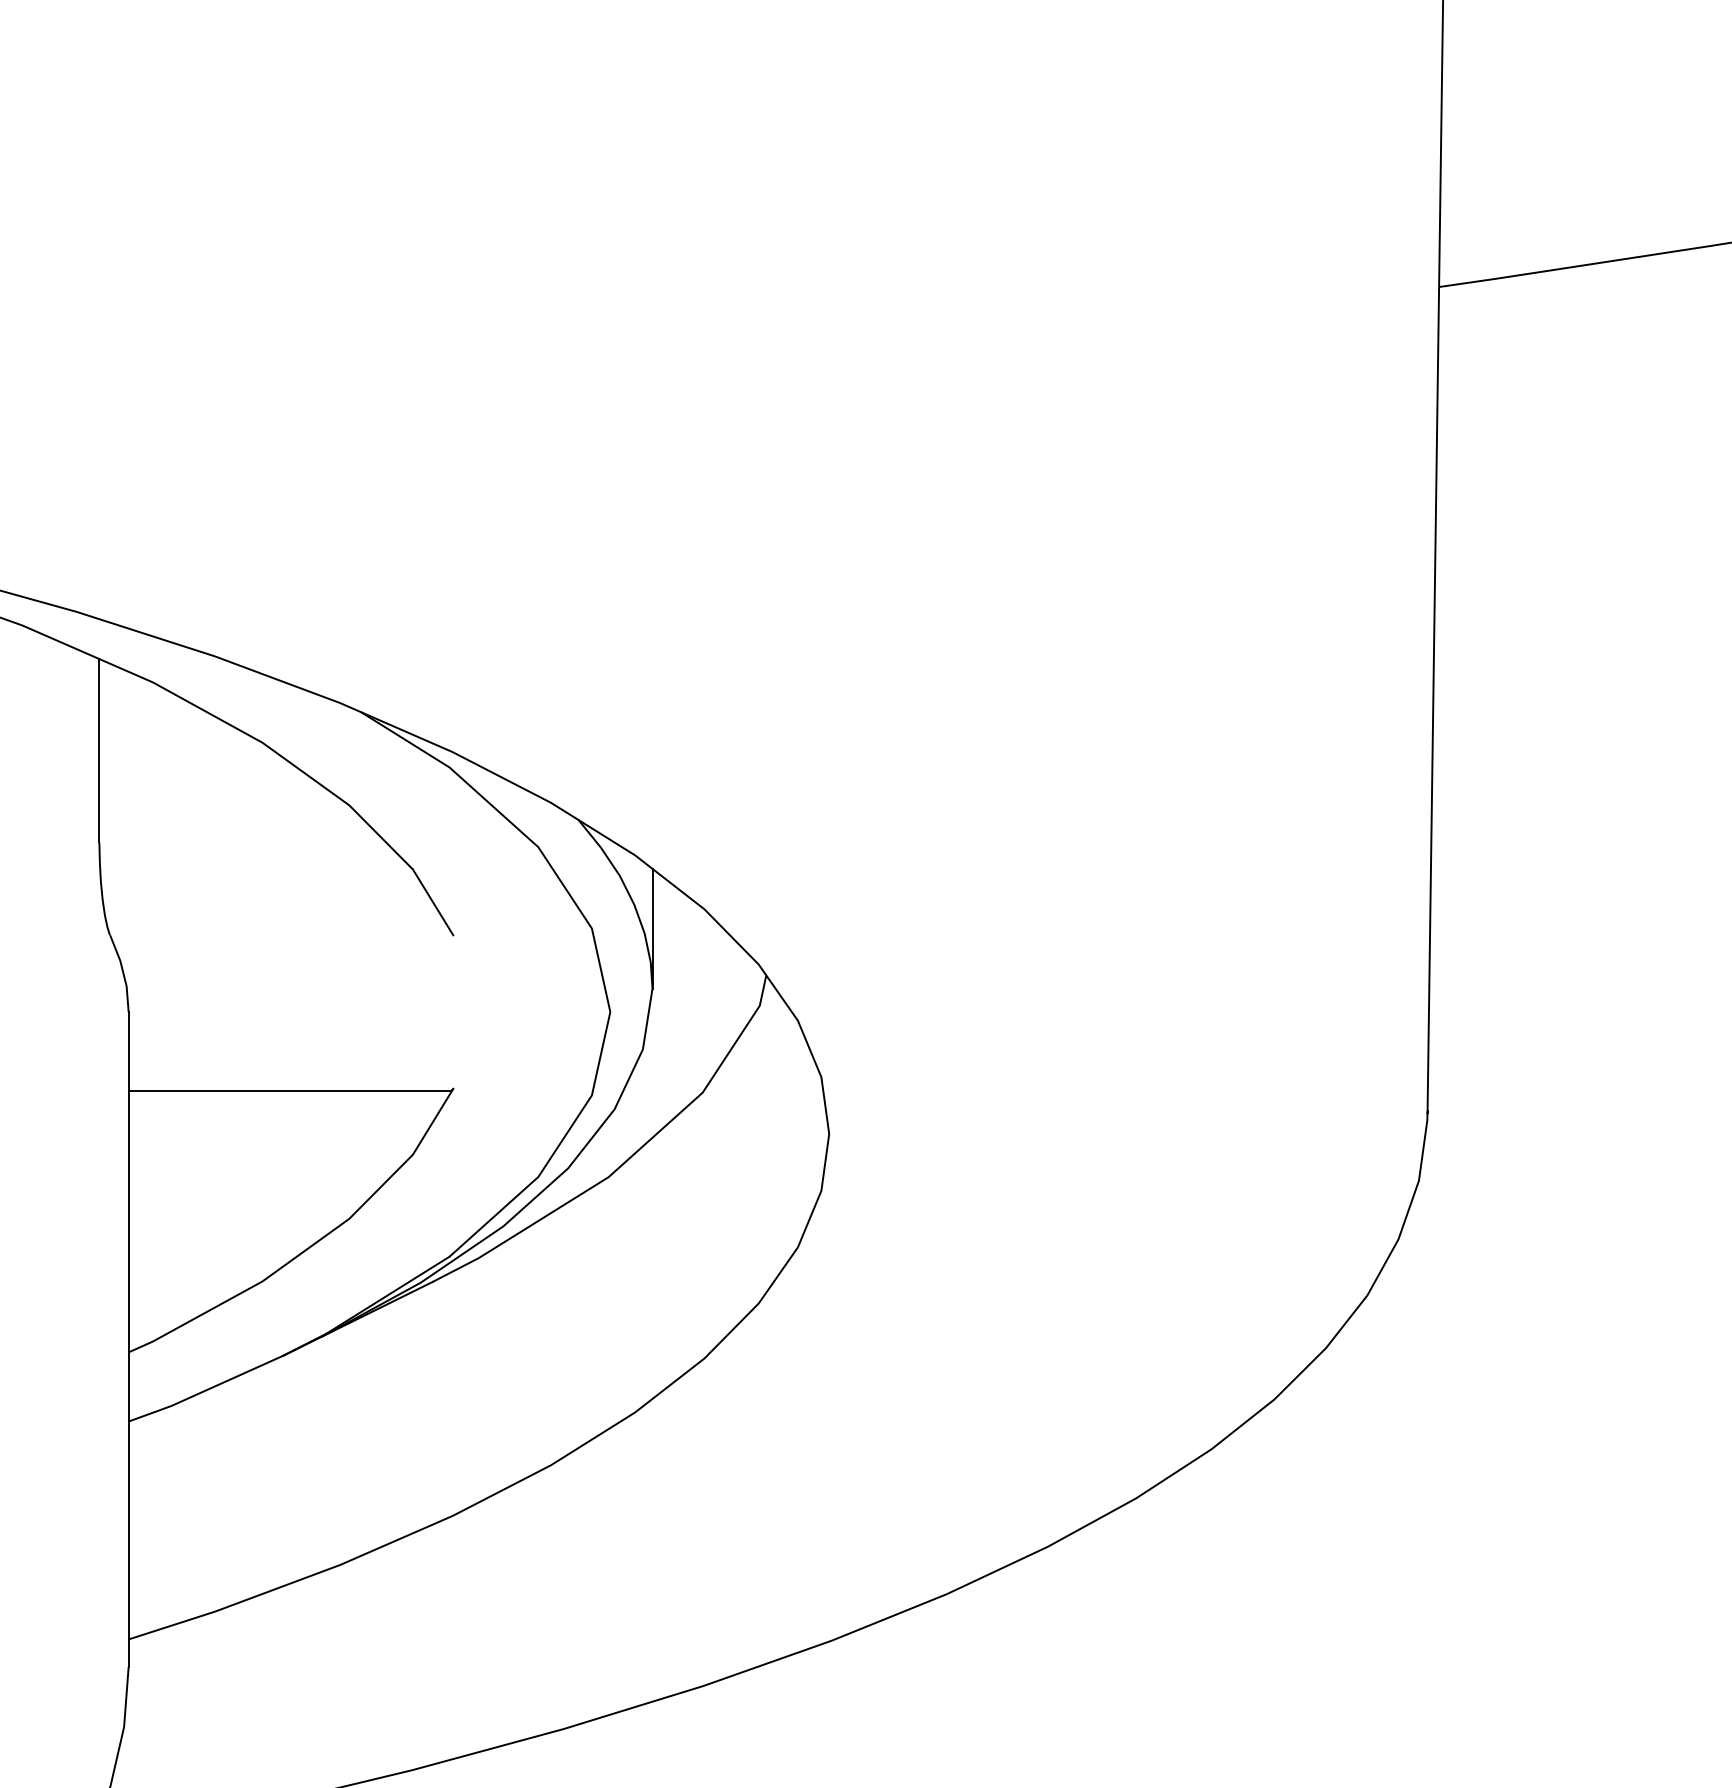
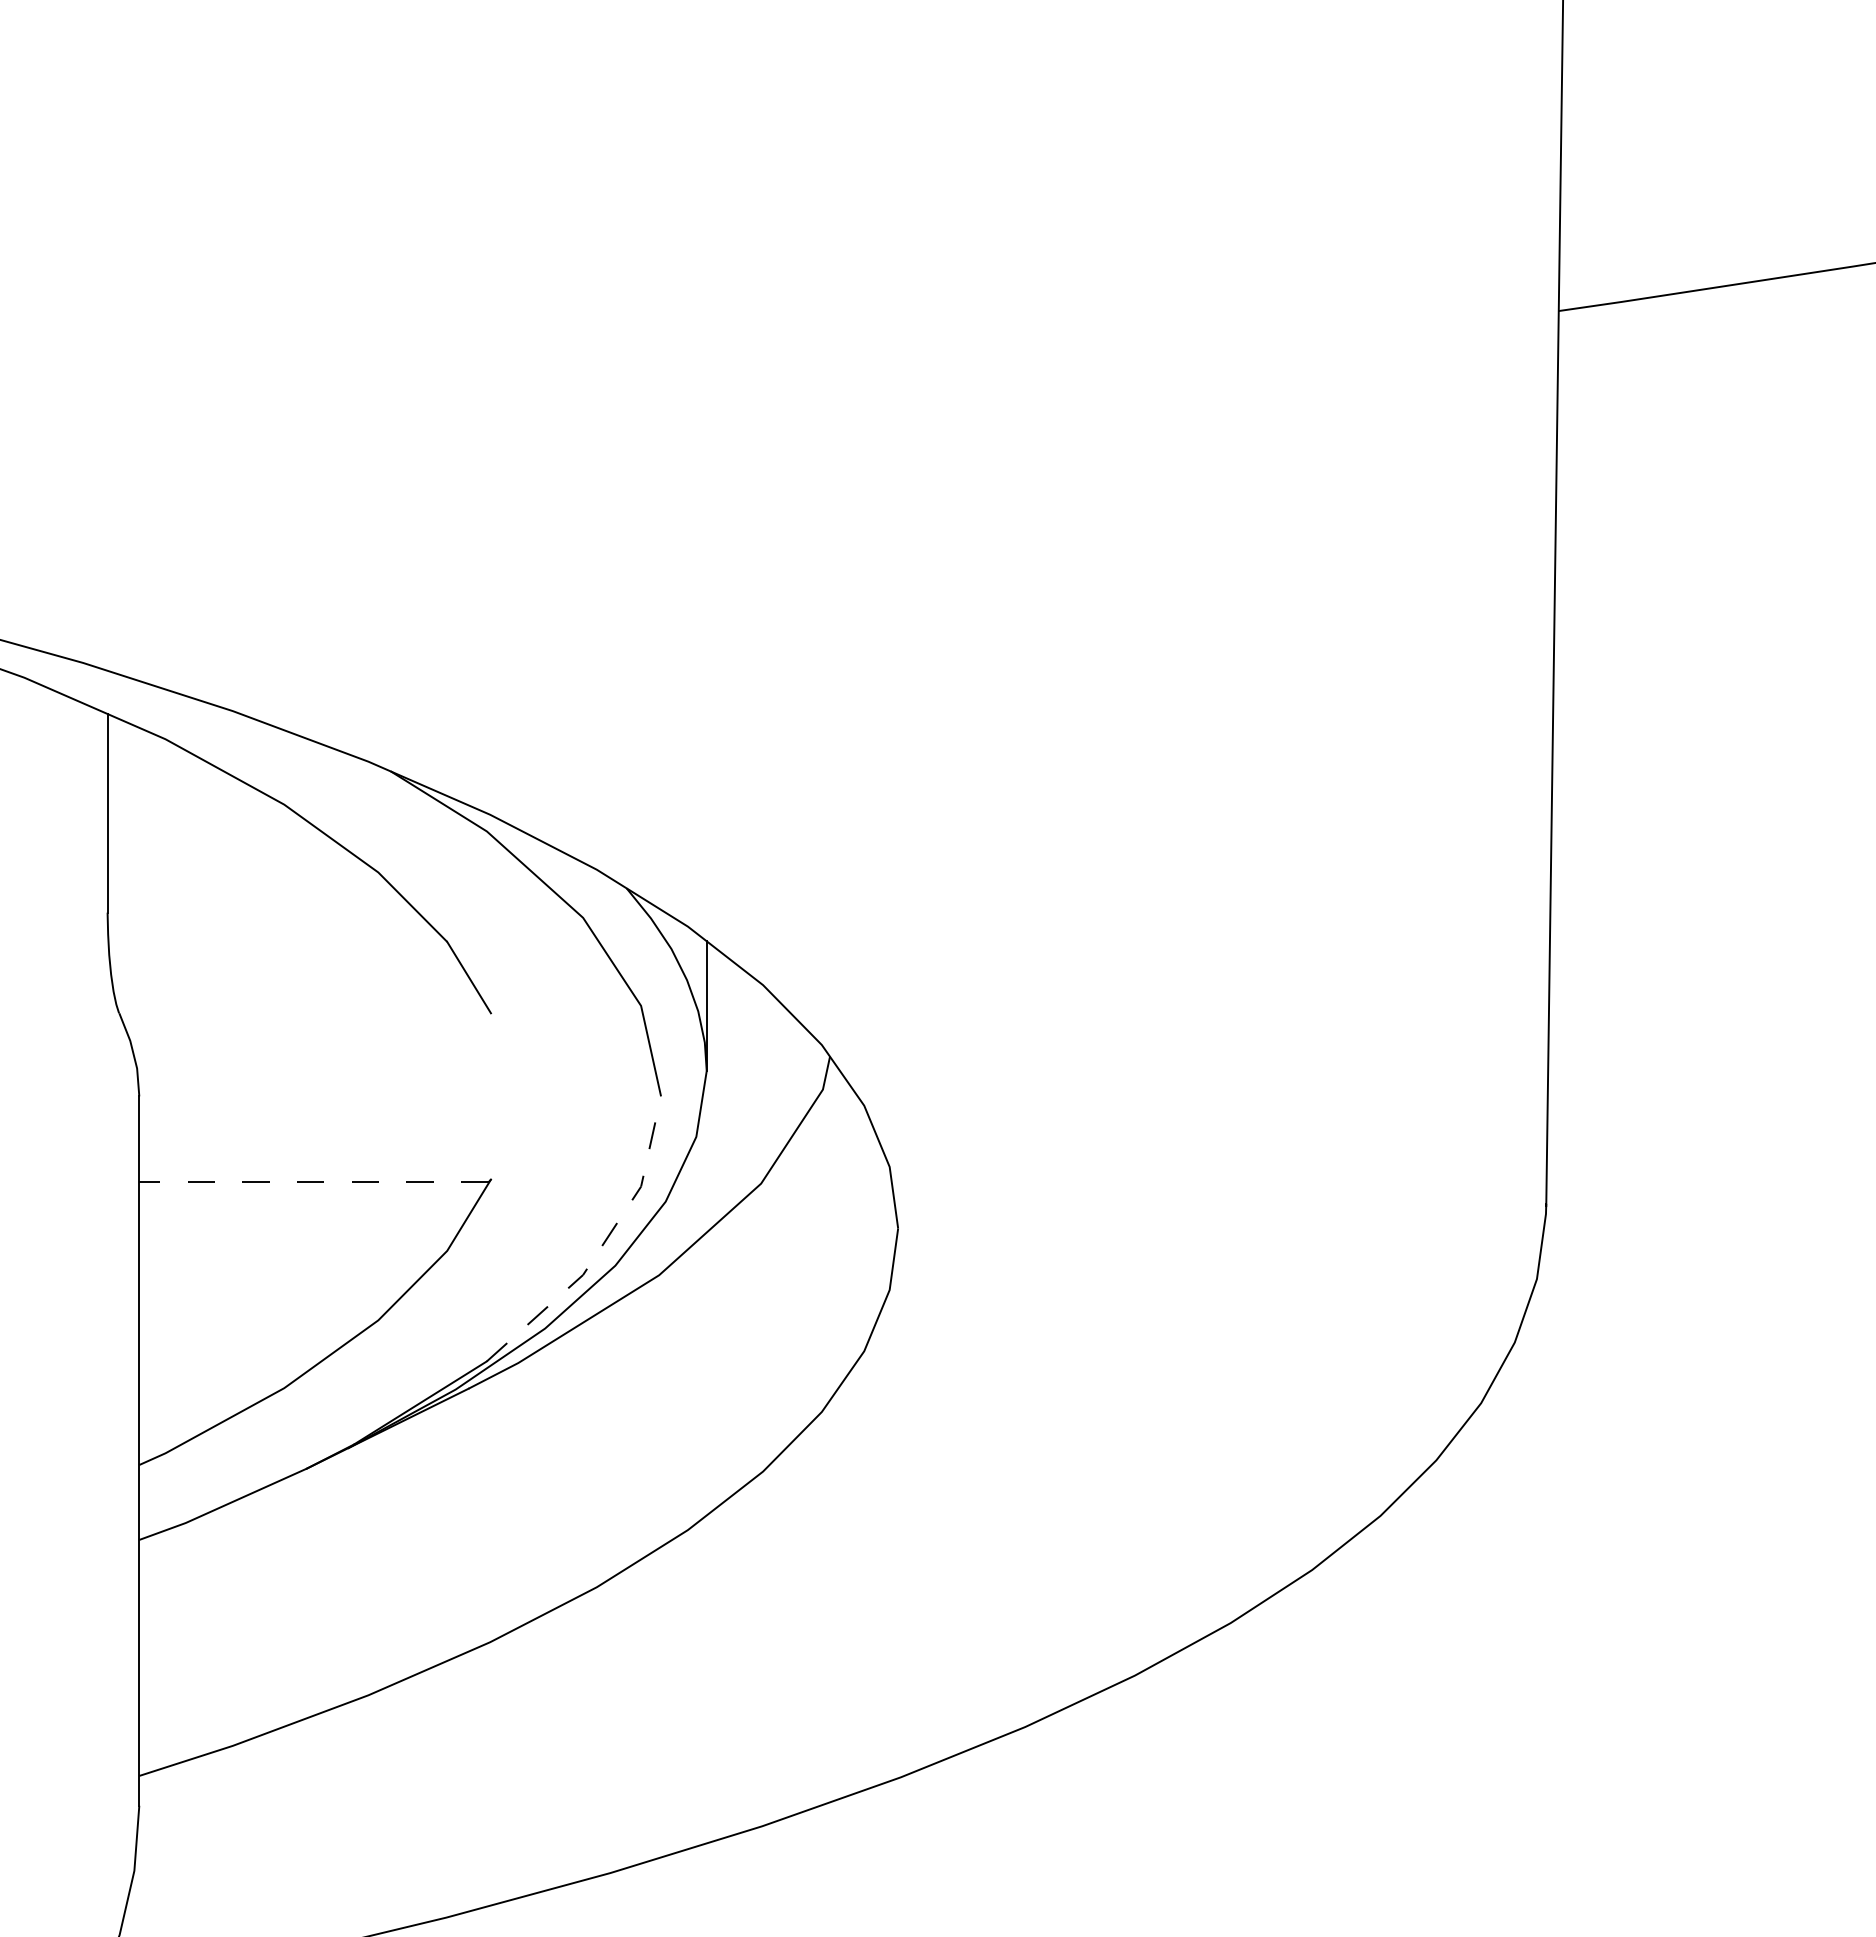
line: (289, 1091) -> (313, 1182), solid -> dashed
line: (556, 1149) -> (602, 1245), solid -> dashed

